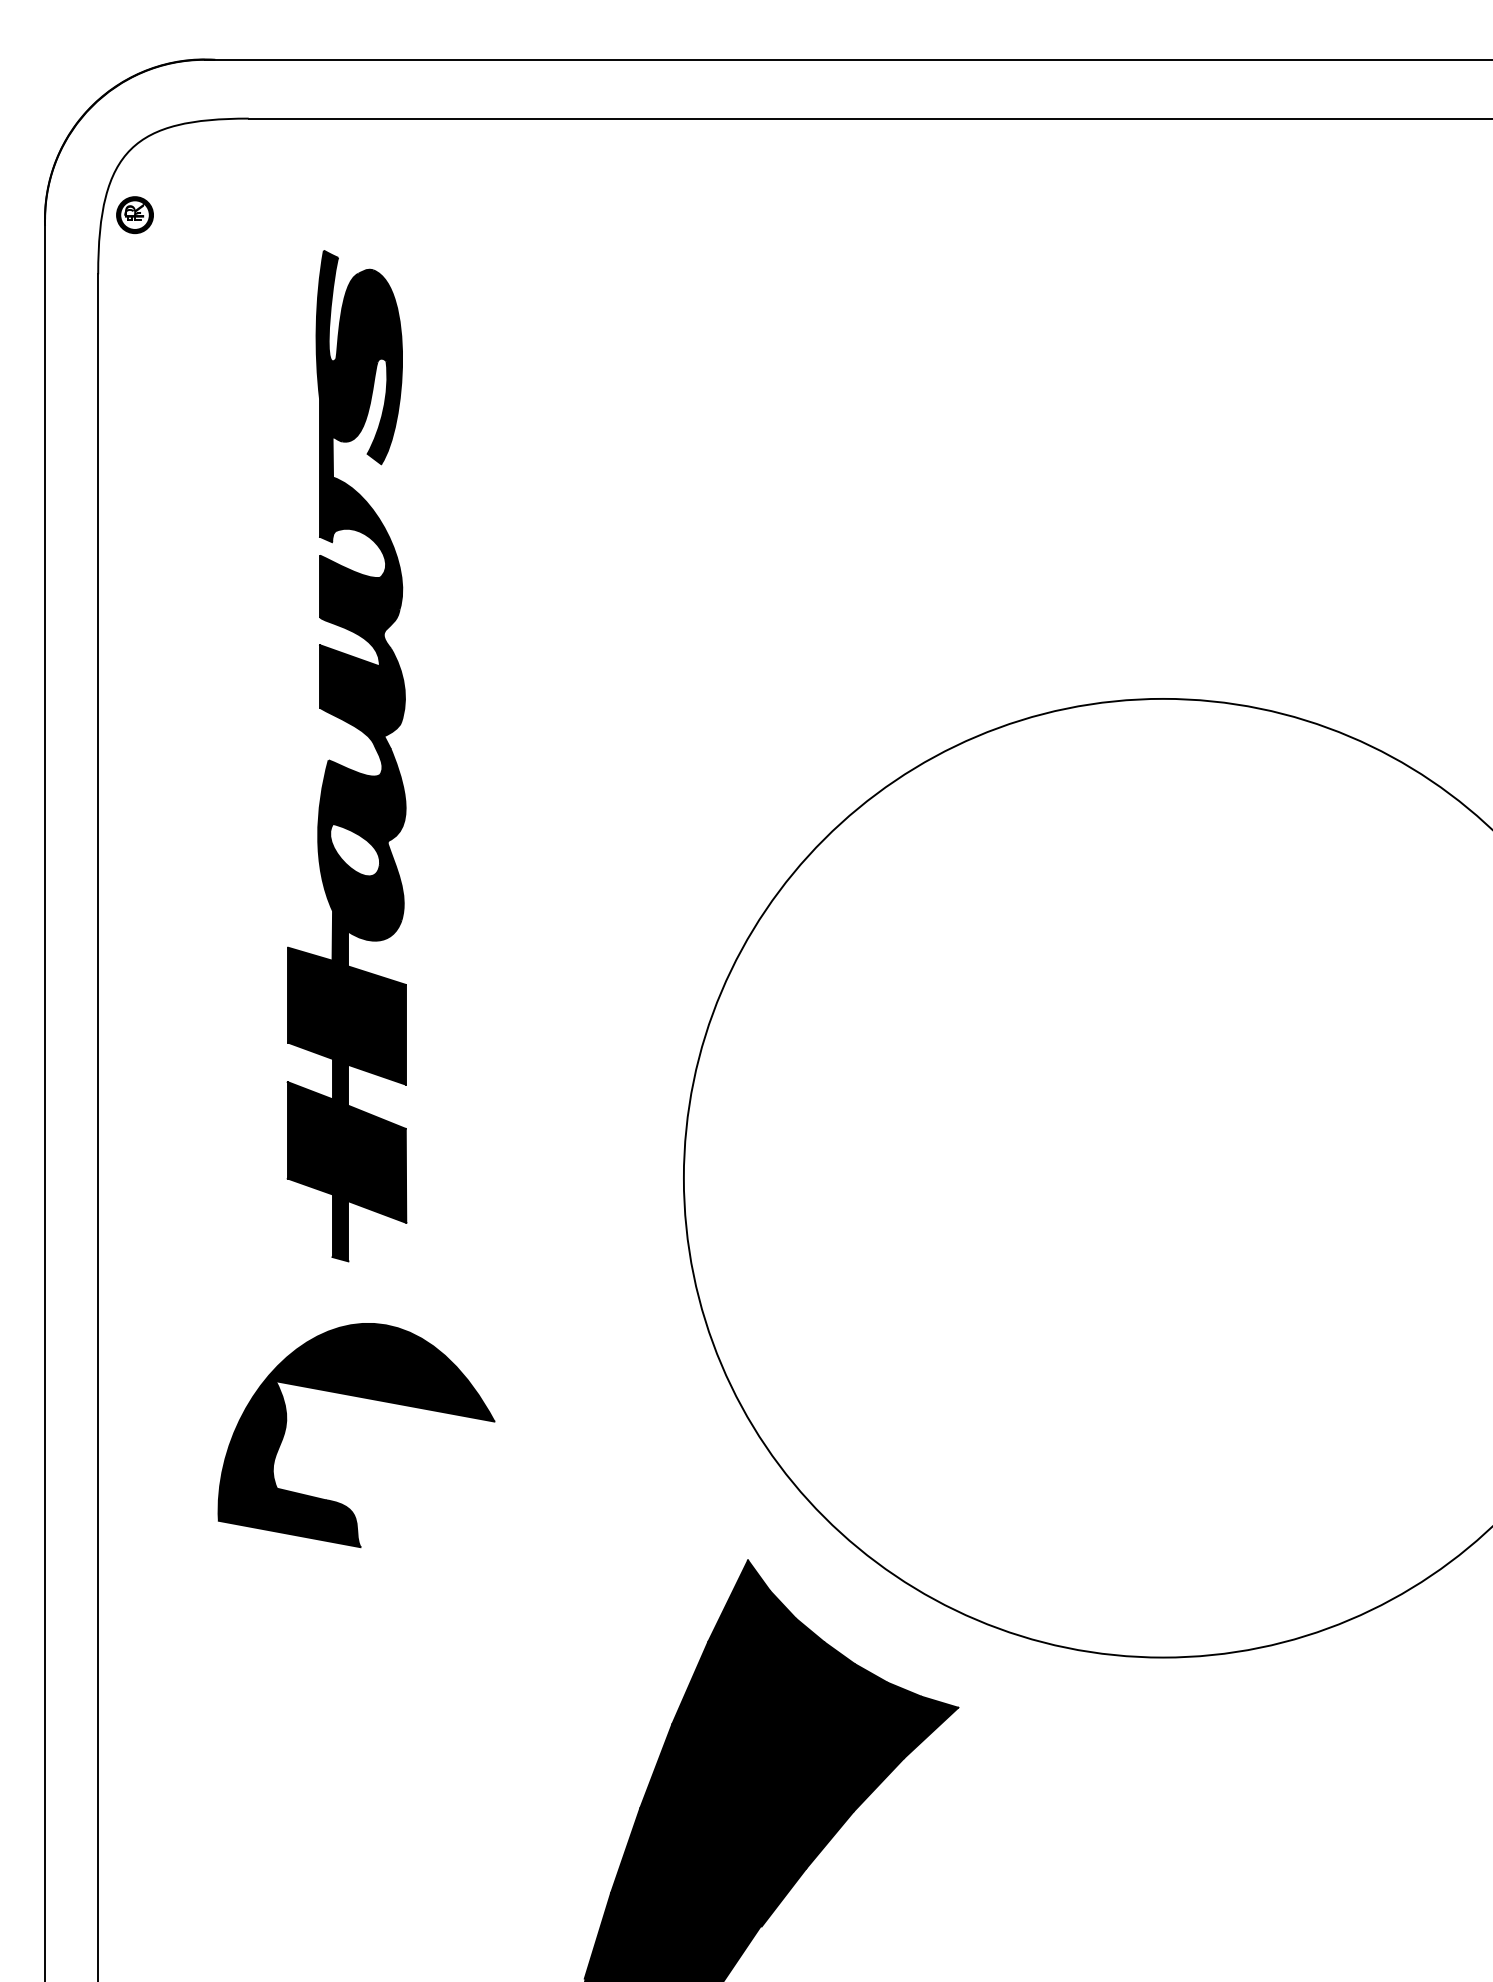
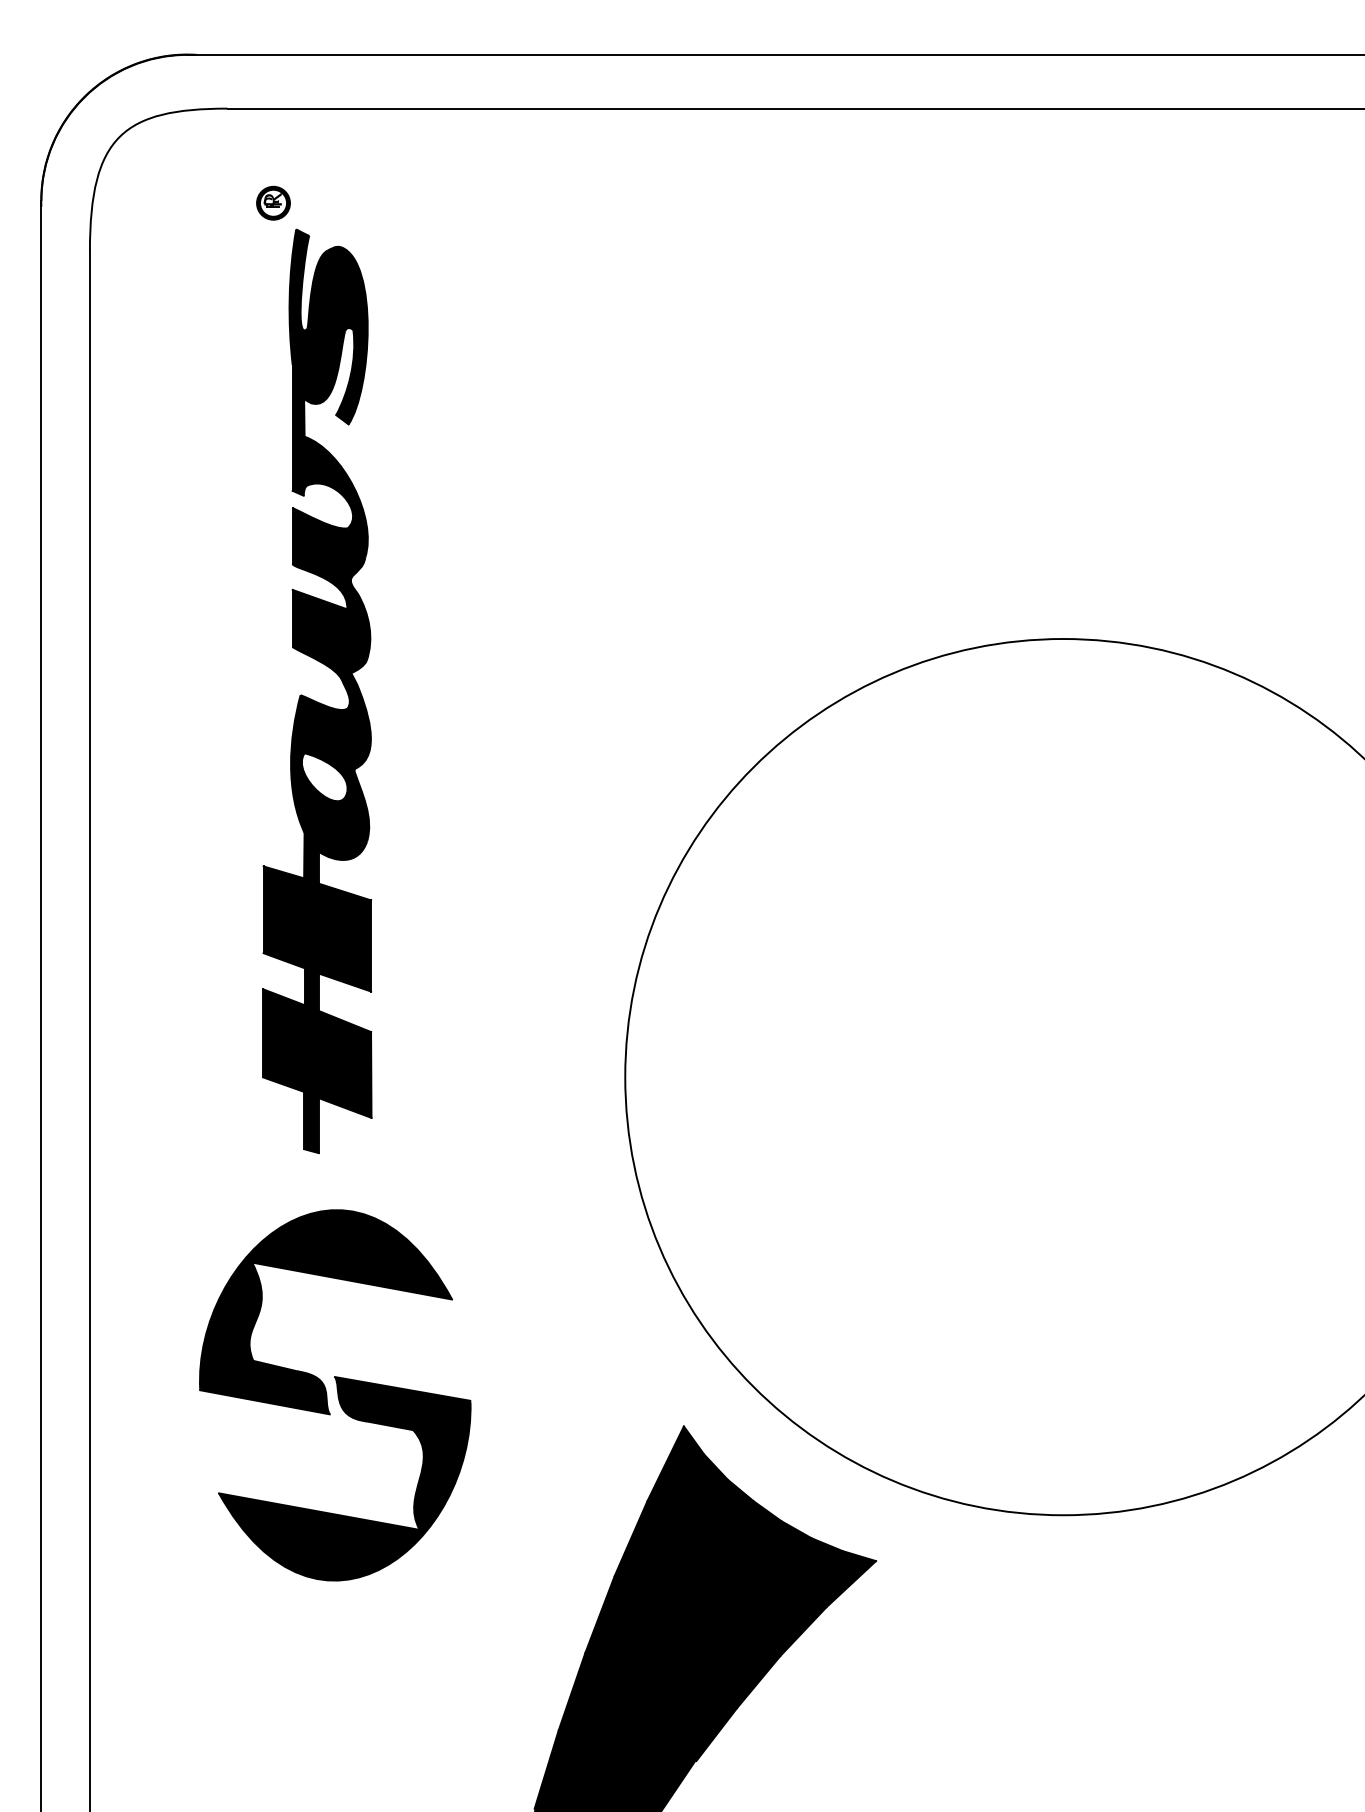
part: (134, 215) -> (273, 203), moved
part: (366, 1655) -> (335, 1513), added

